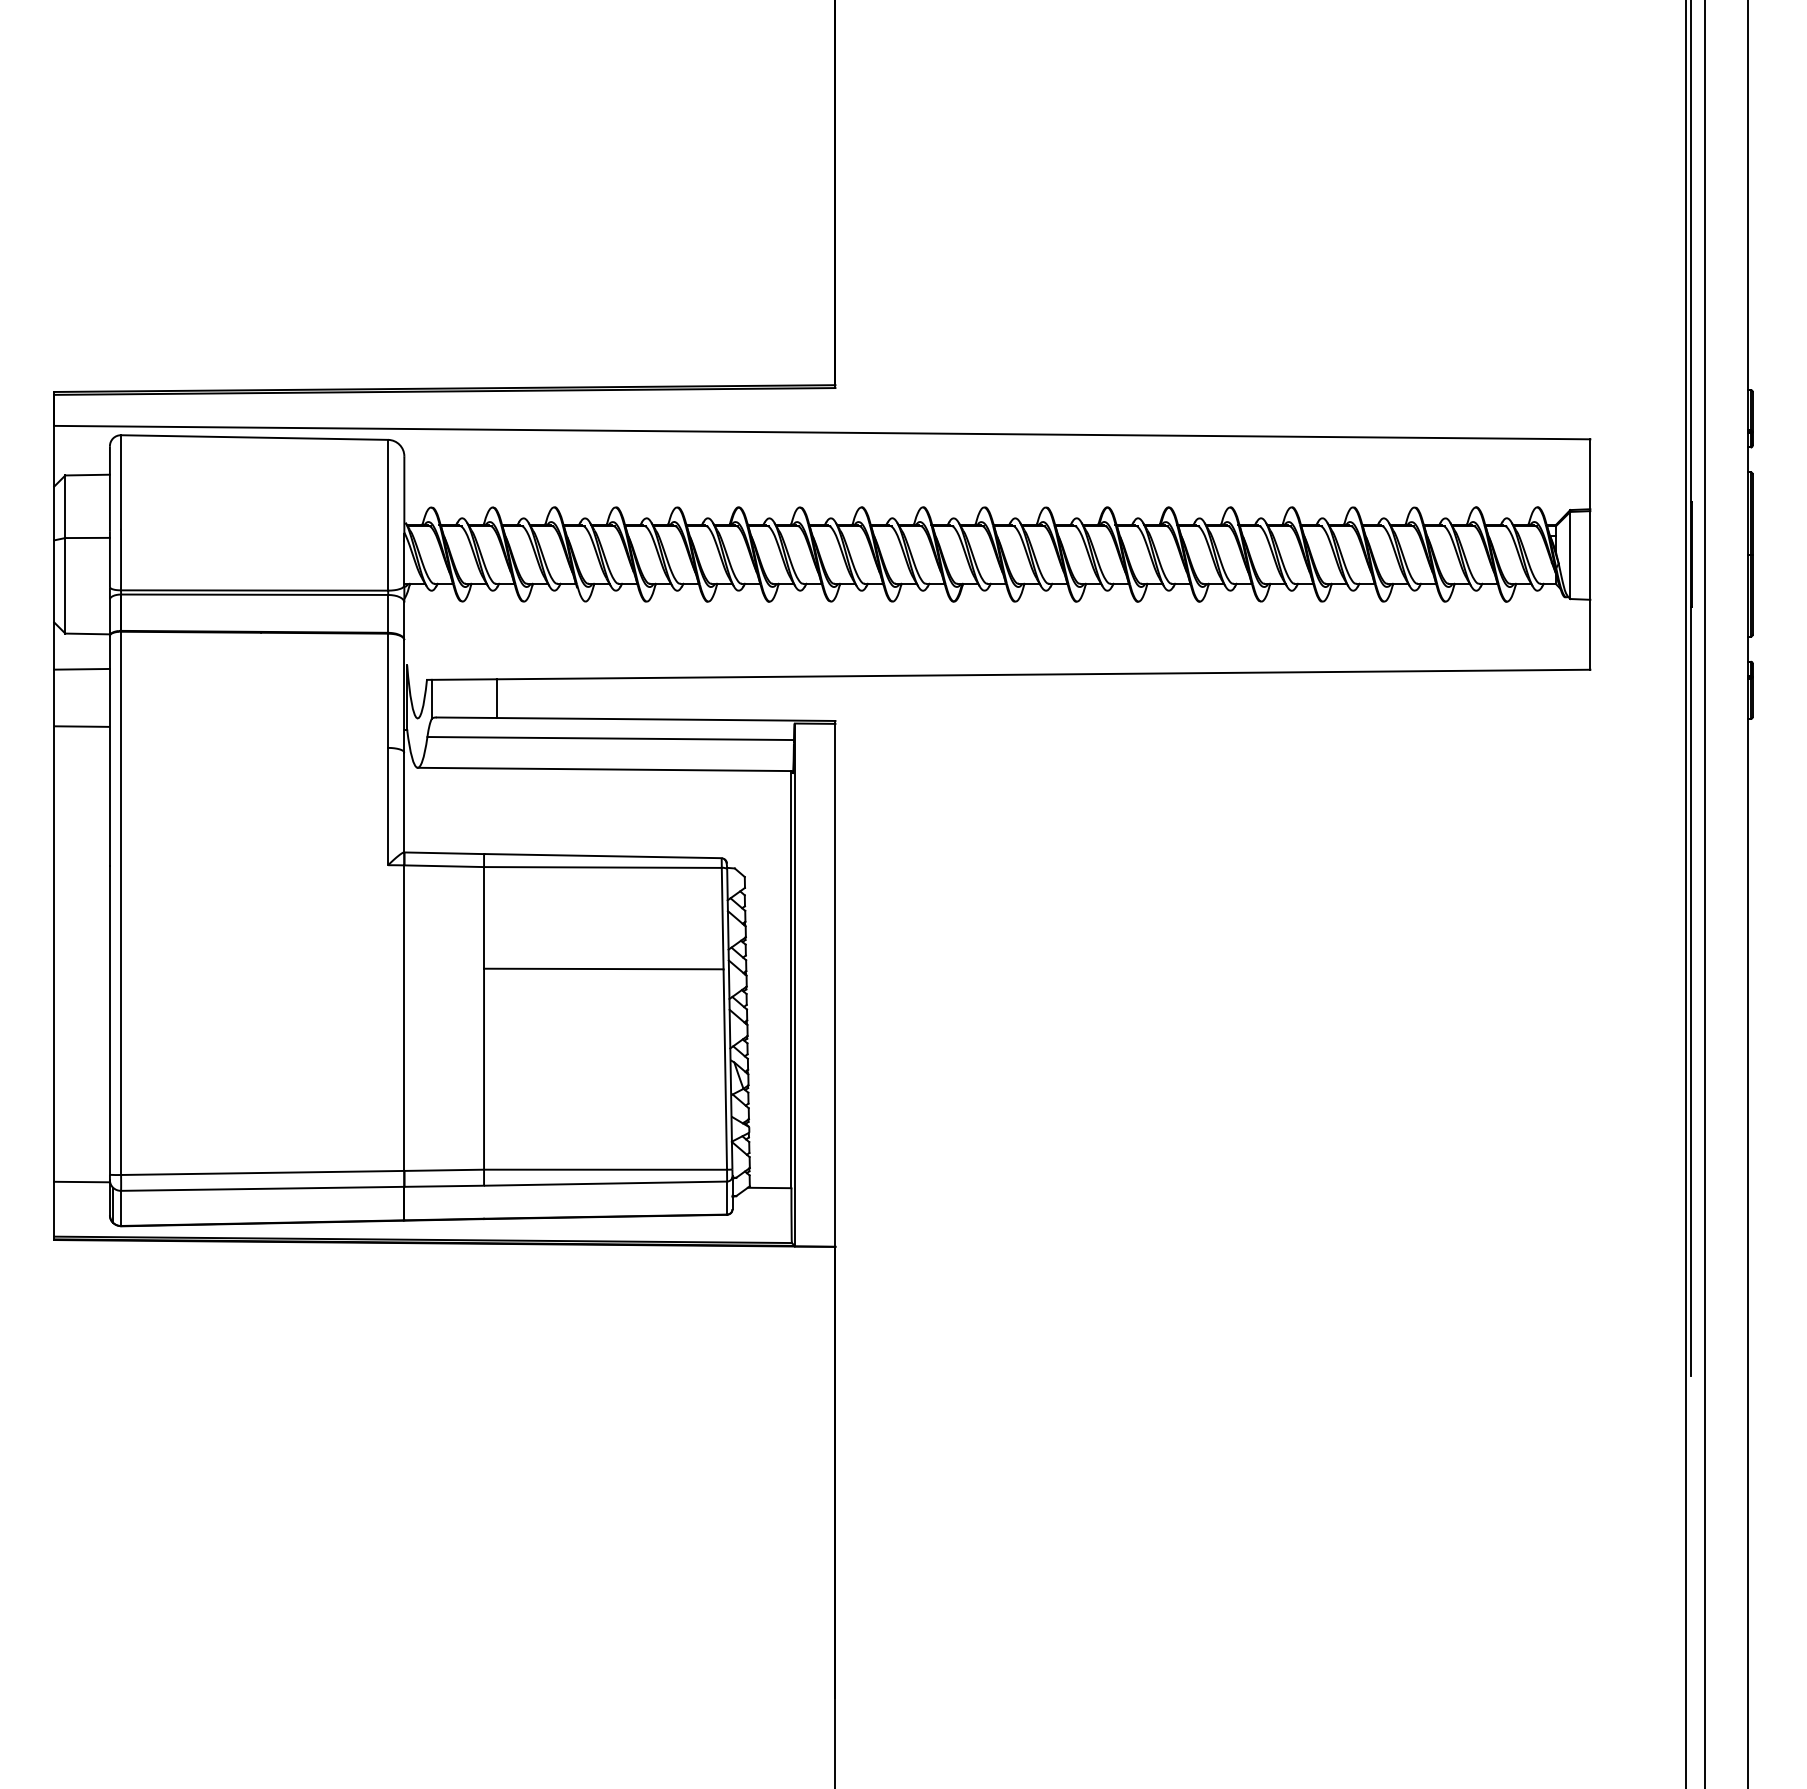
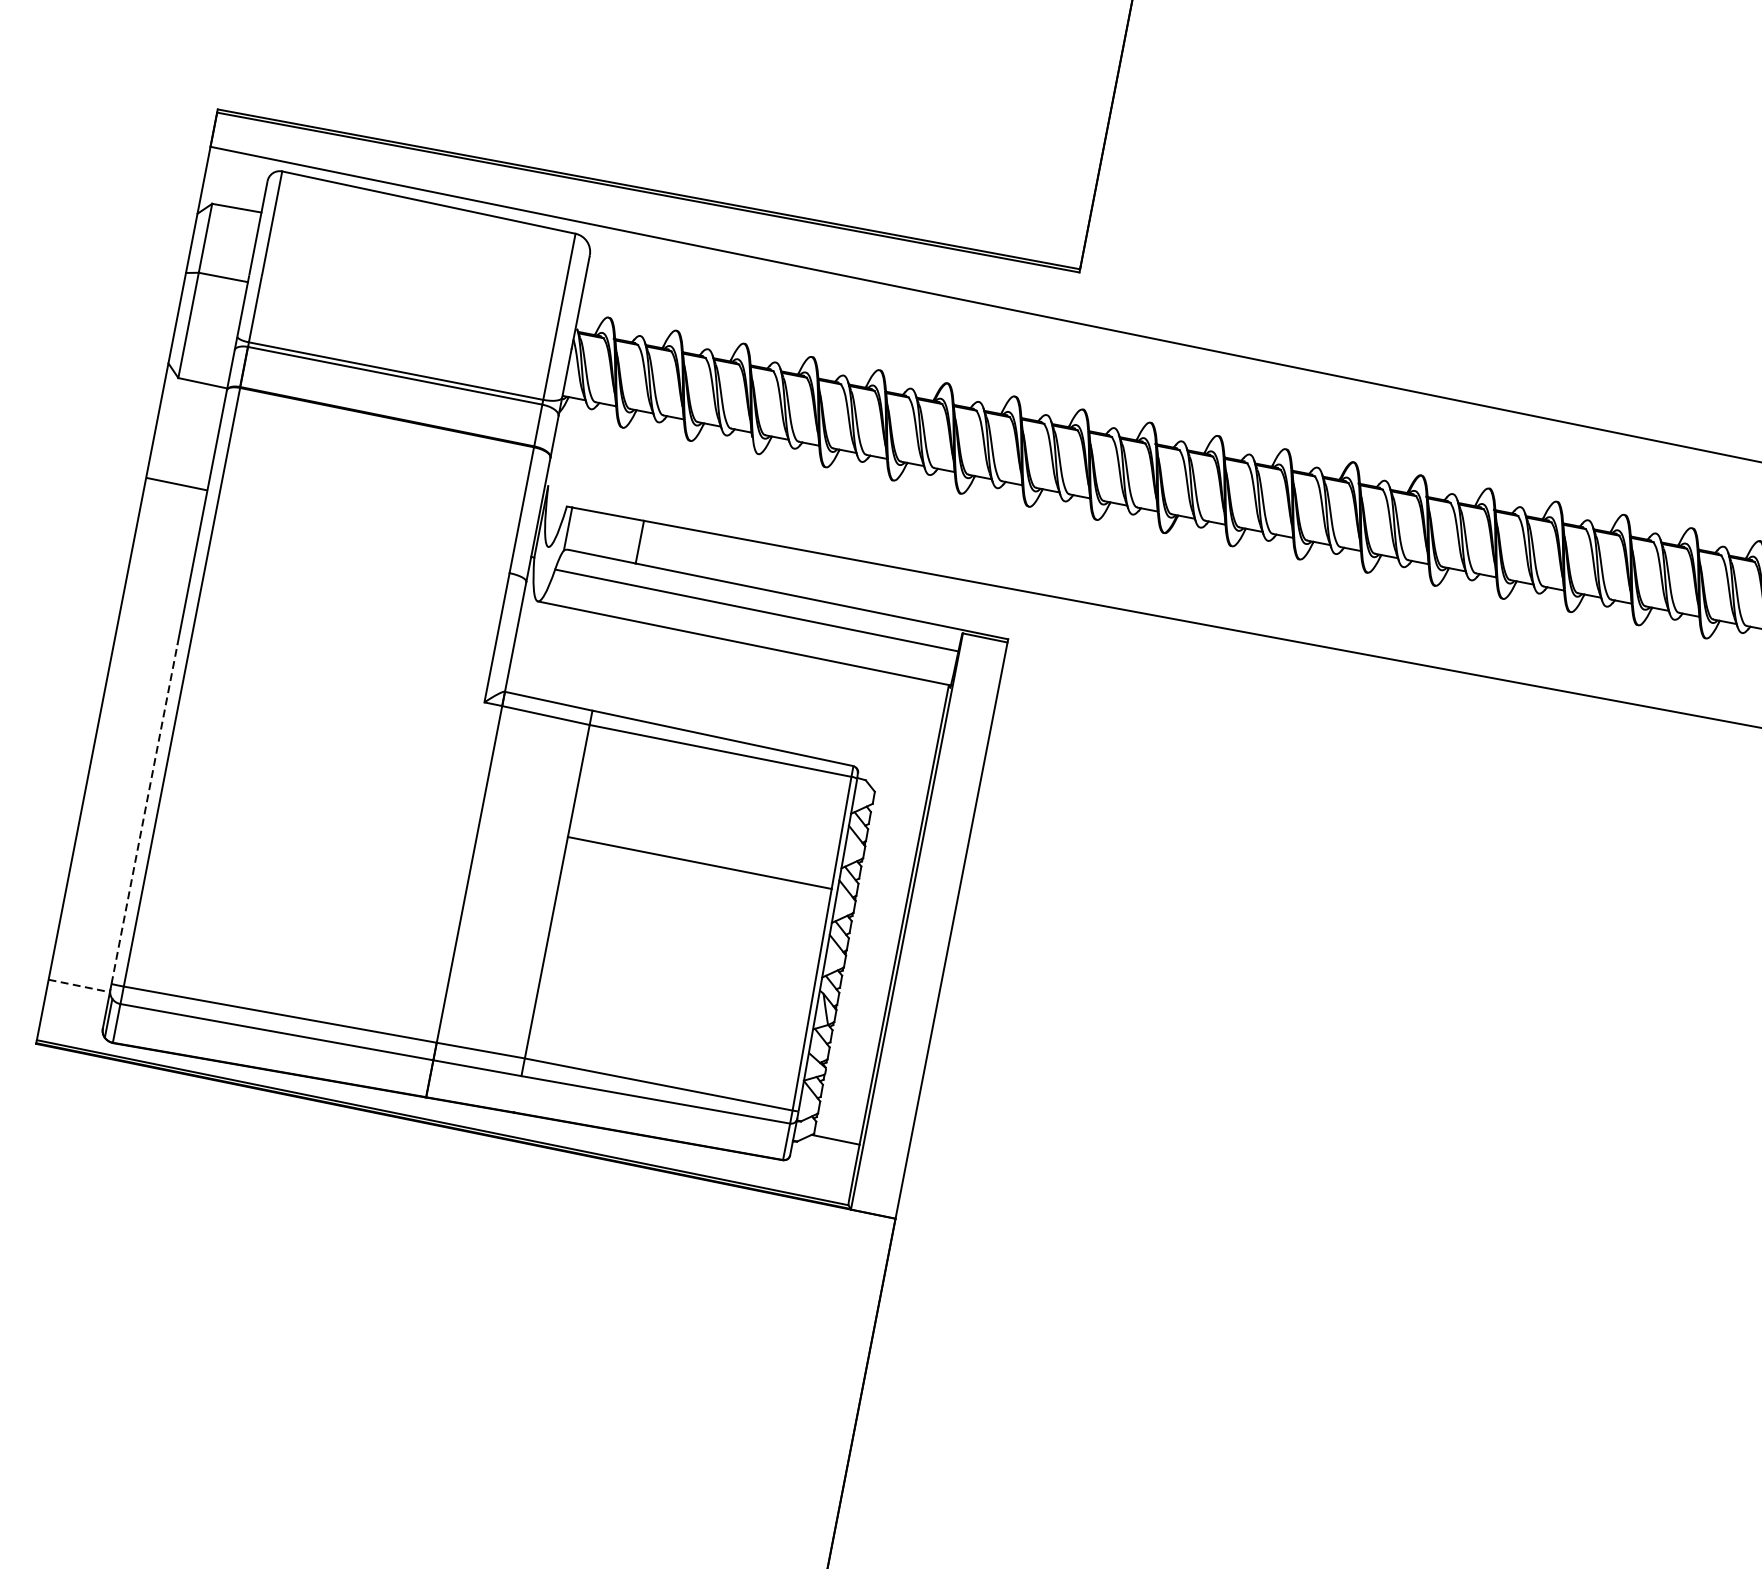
line: (81, 668) -> (188, 419), removed
line: (109, 1020) -> (144, 813), solid -> dashed
line: (82, 1182) -> (79, 986), solid -> dashed

